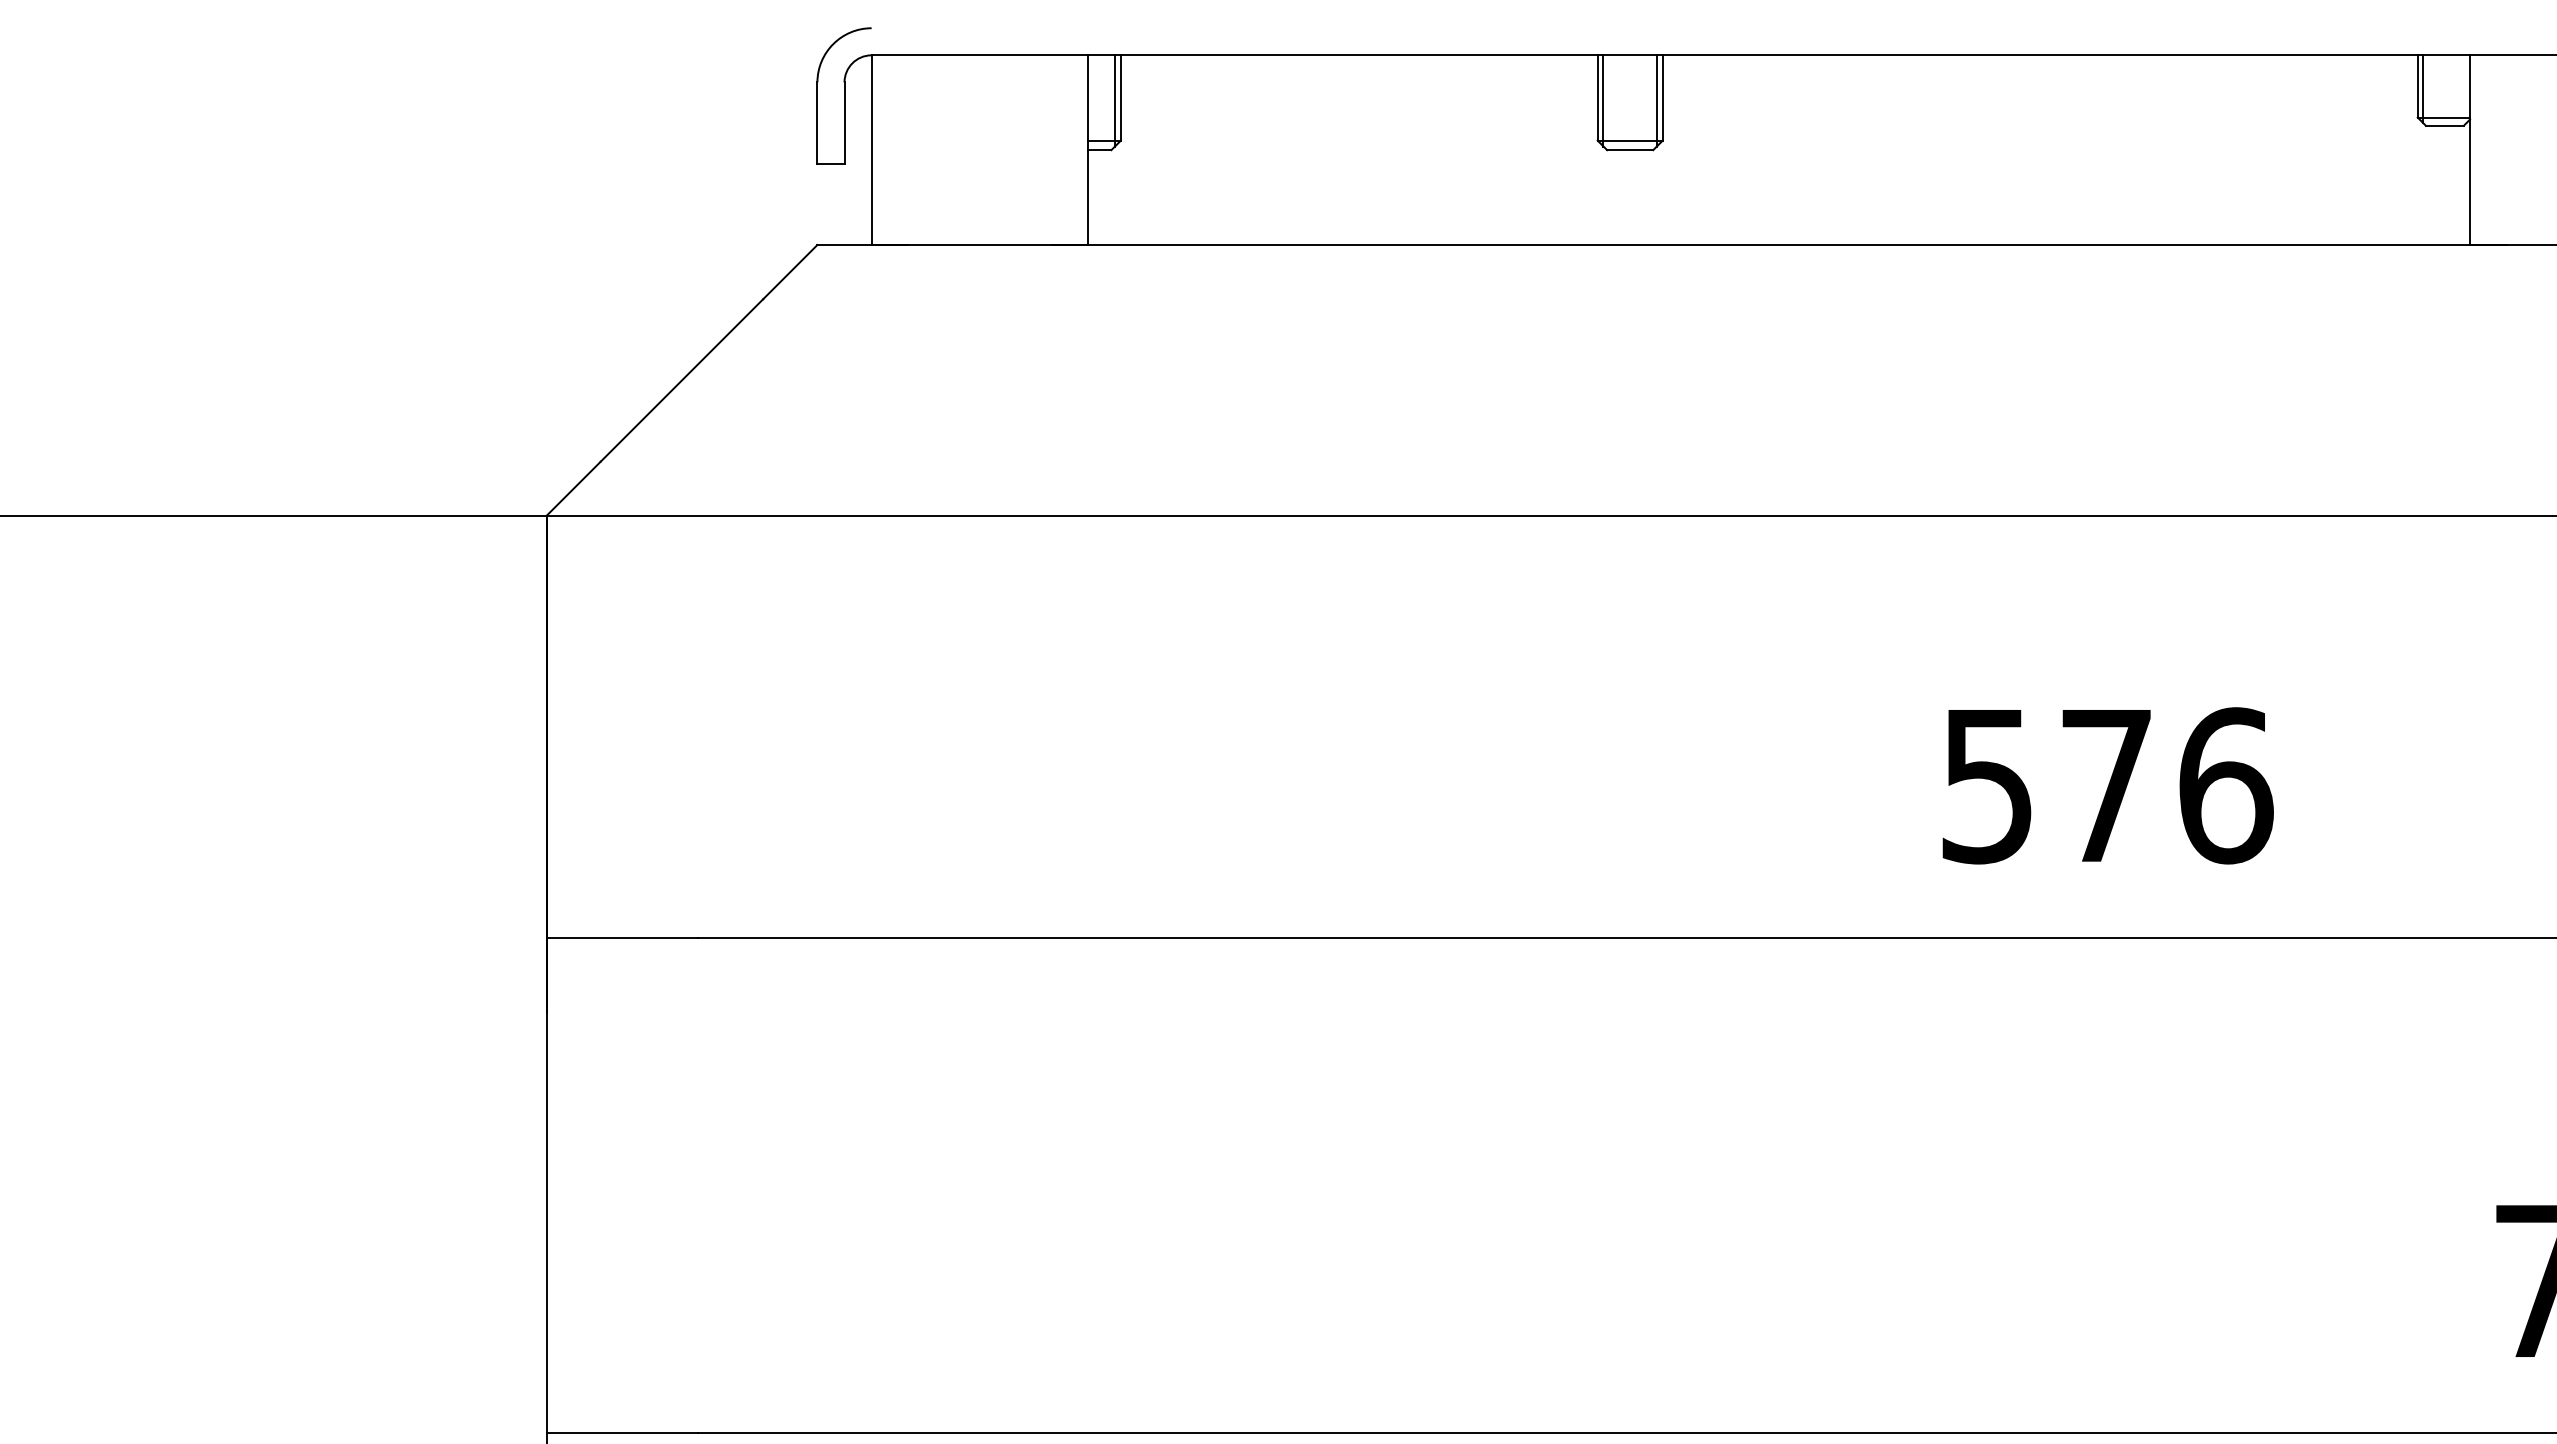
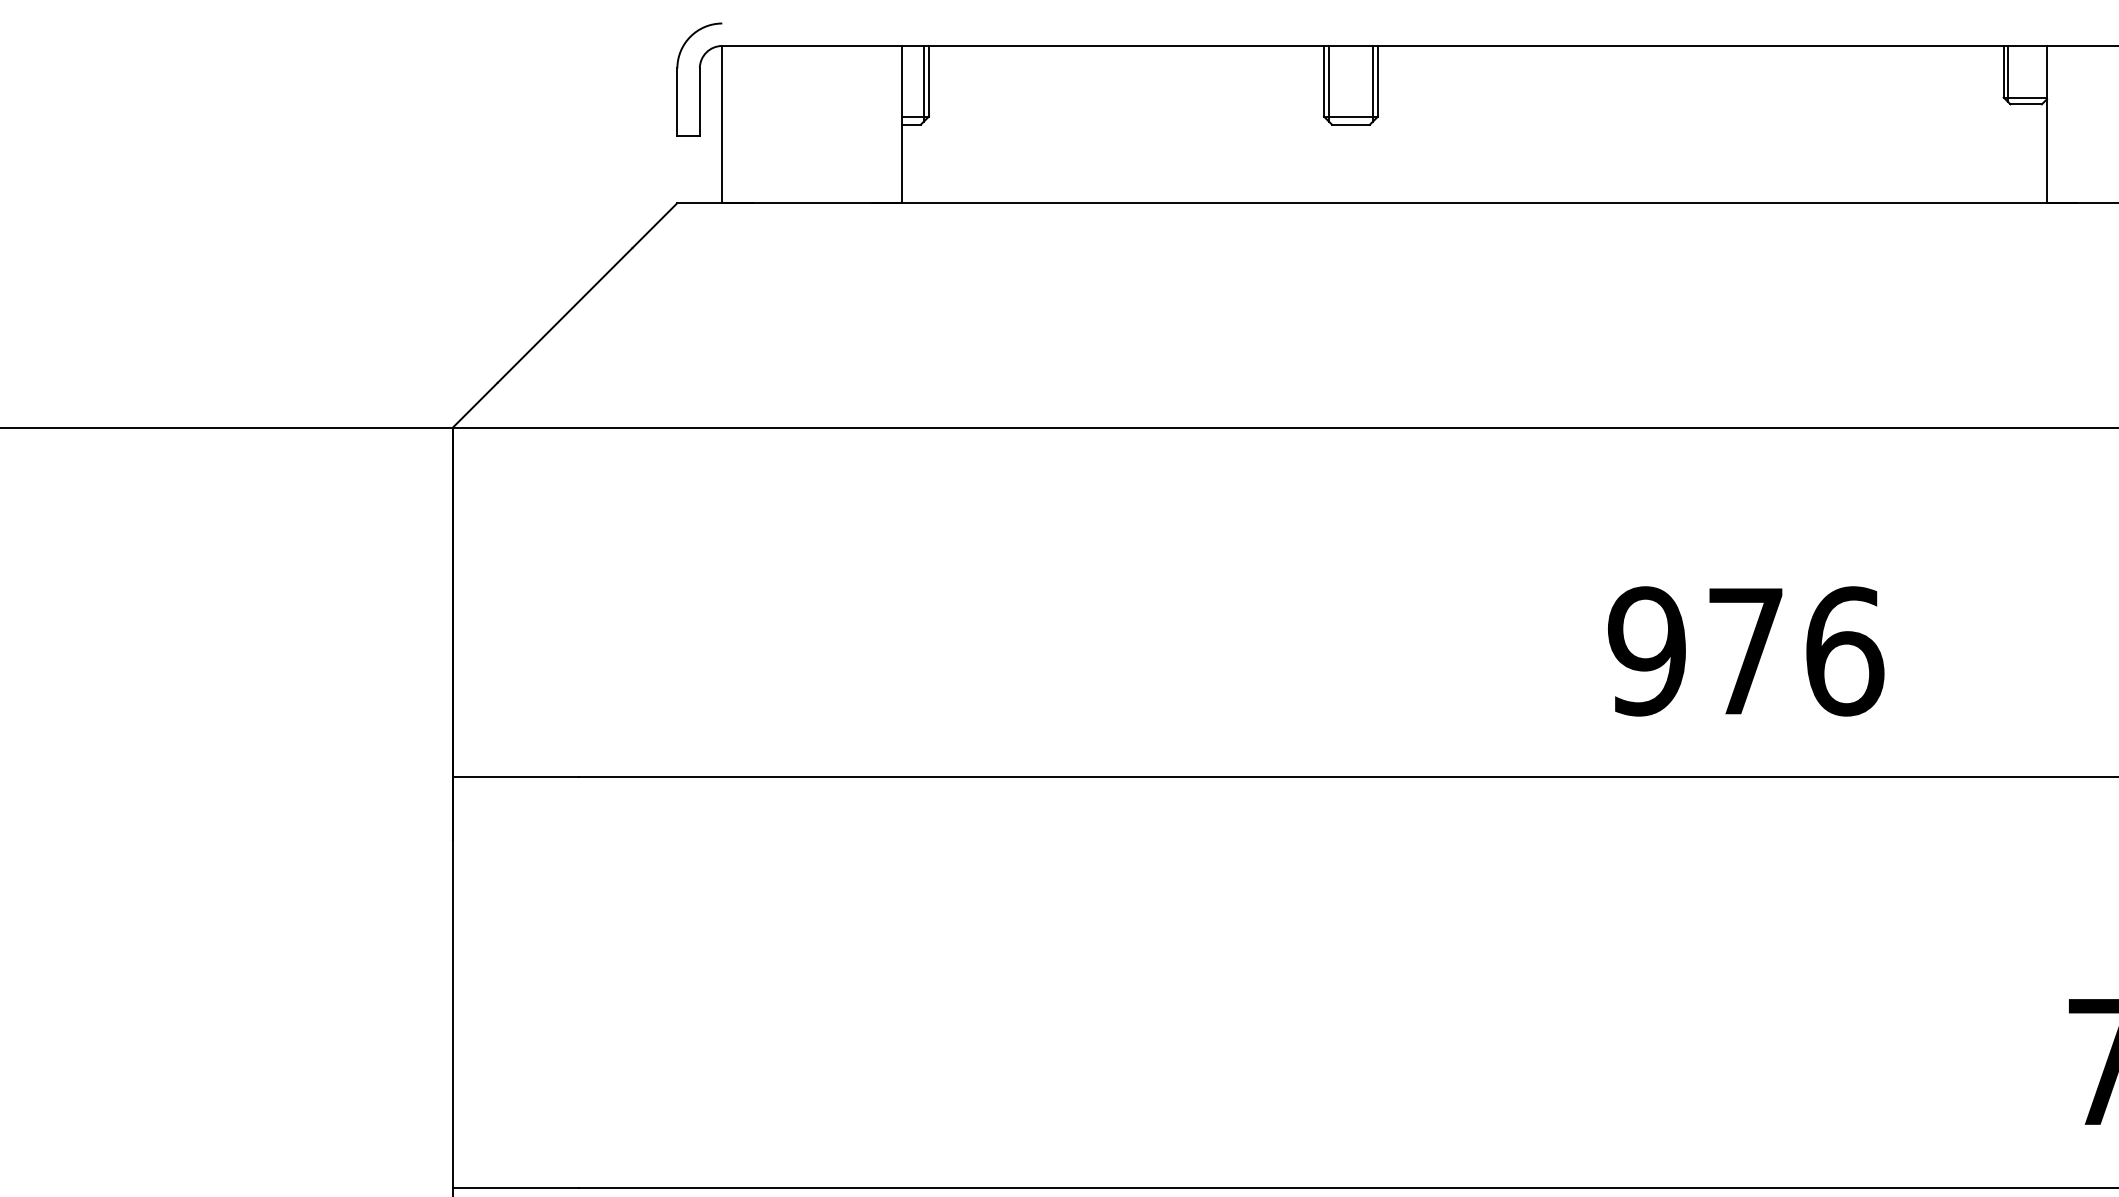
text: (1987, 785) -> (1647, 651), 576 -> 976

